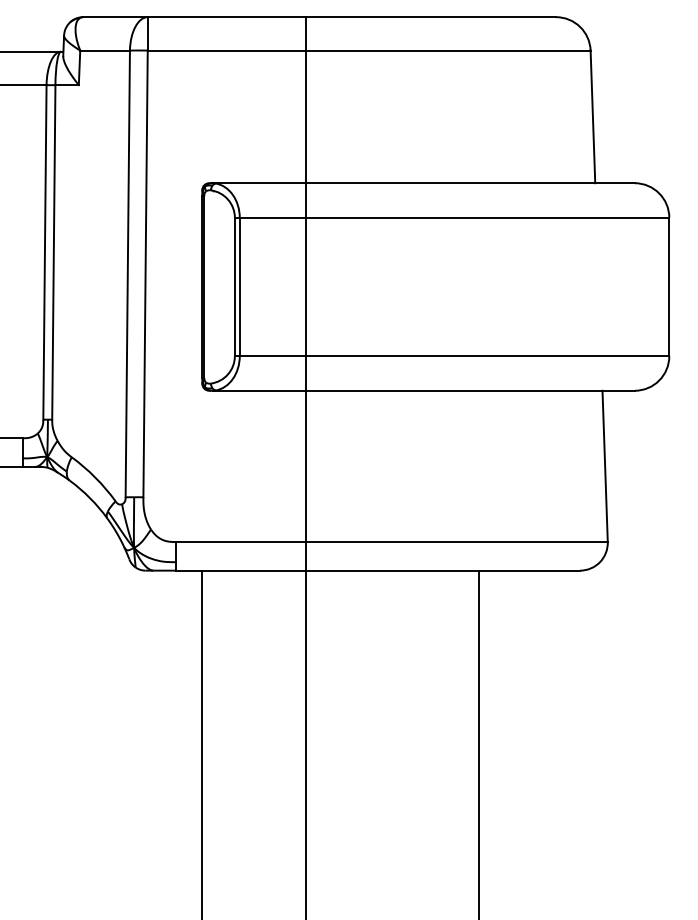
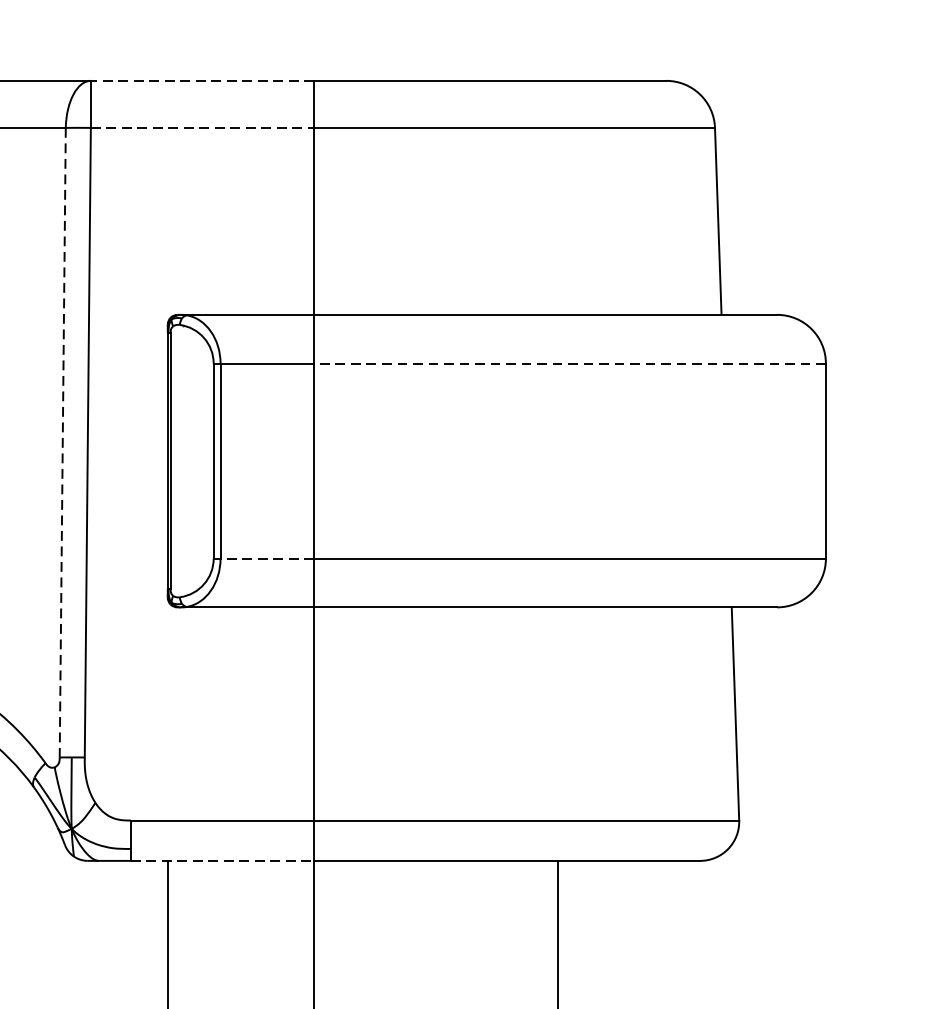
line: (226, 17) -> (201, 81), solid -> dashed
line: (227, 50) -> (203, 127), solid -> dashed
line: (487, 217) -> (569, 363), solid -> dashed
line: (127, 274) -> (62, 443), solid -> dashed
line: (272, 356) -> (266, 559), solid -> dashed
line: (241, 570) -> (223, 860), solid -> dashed

